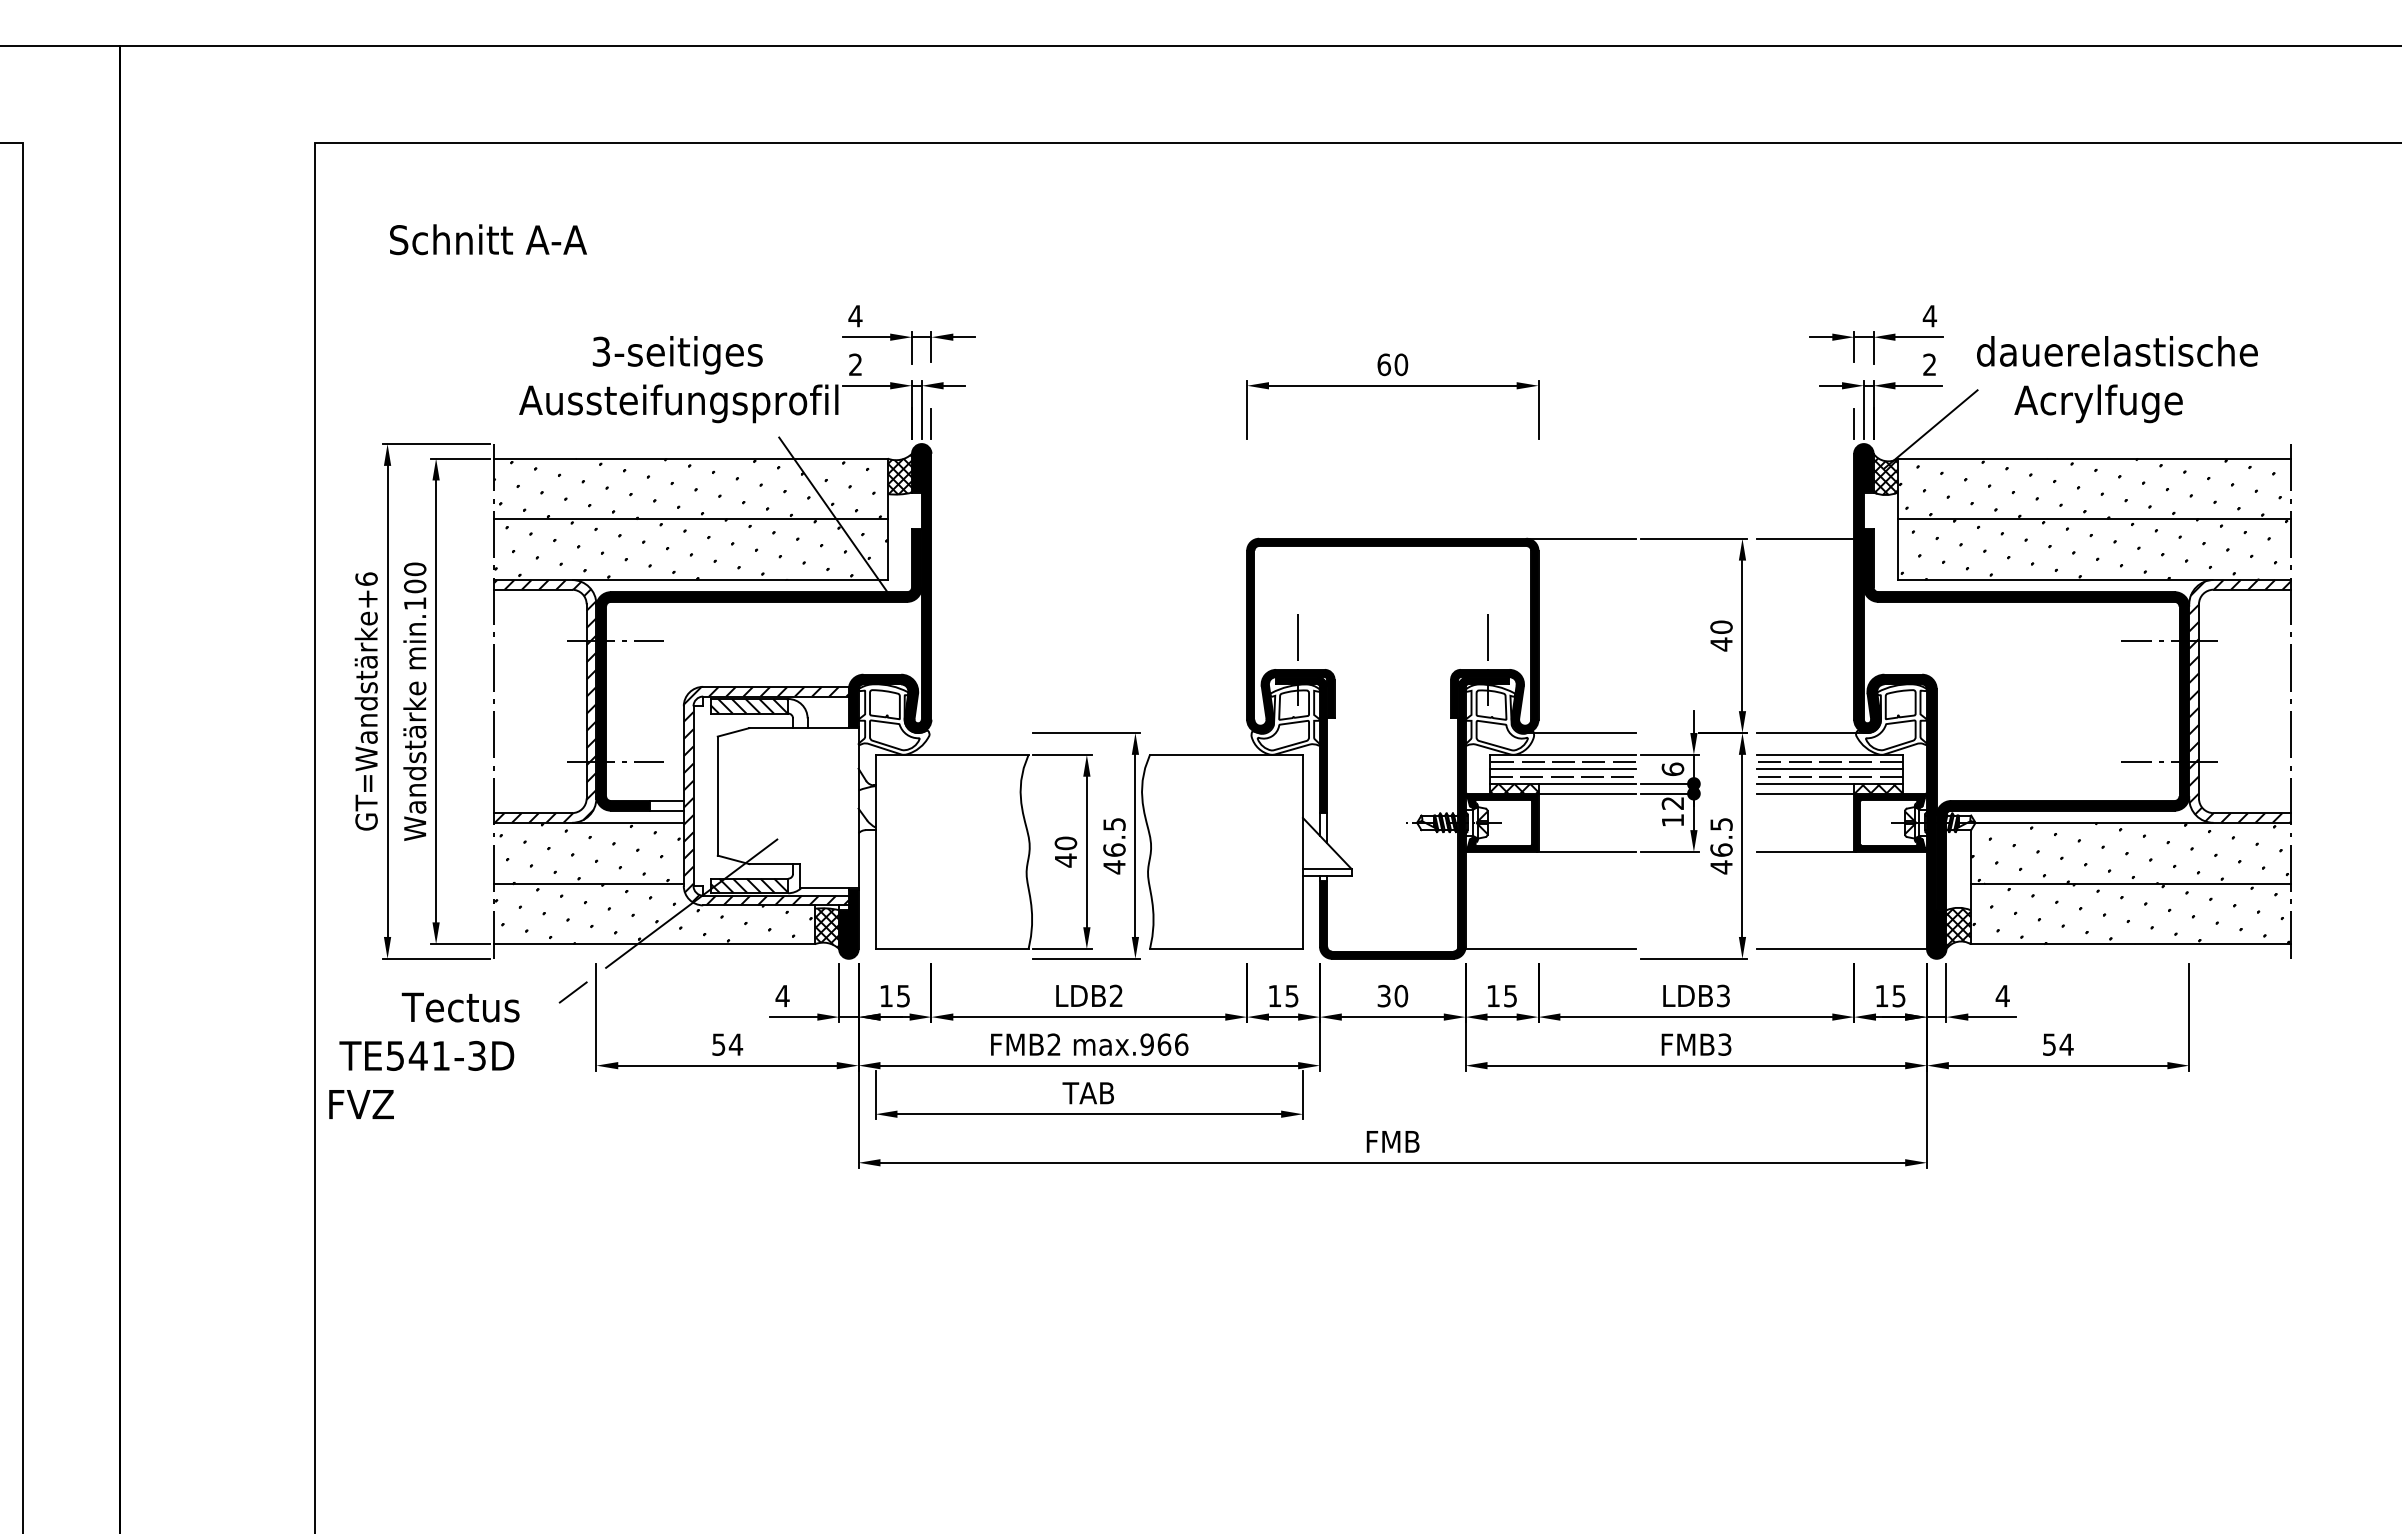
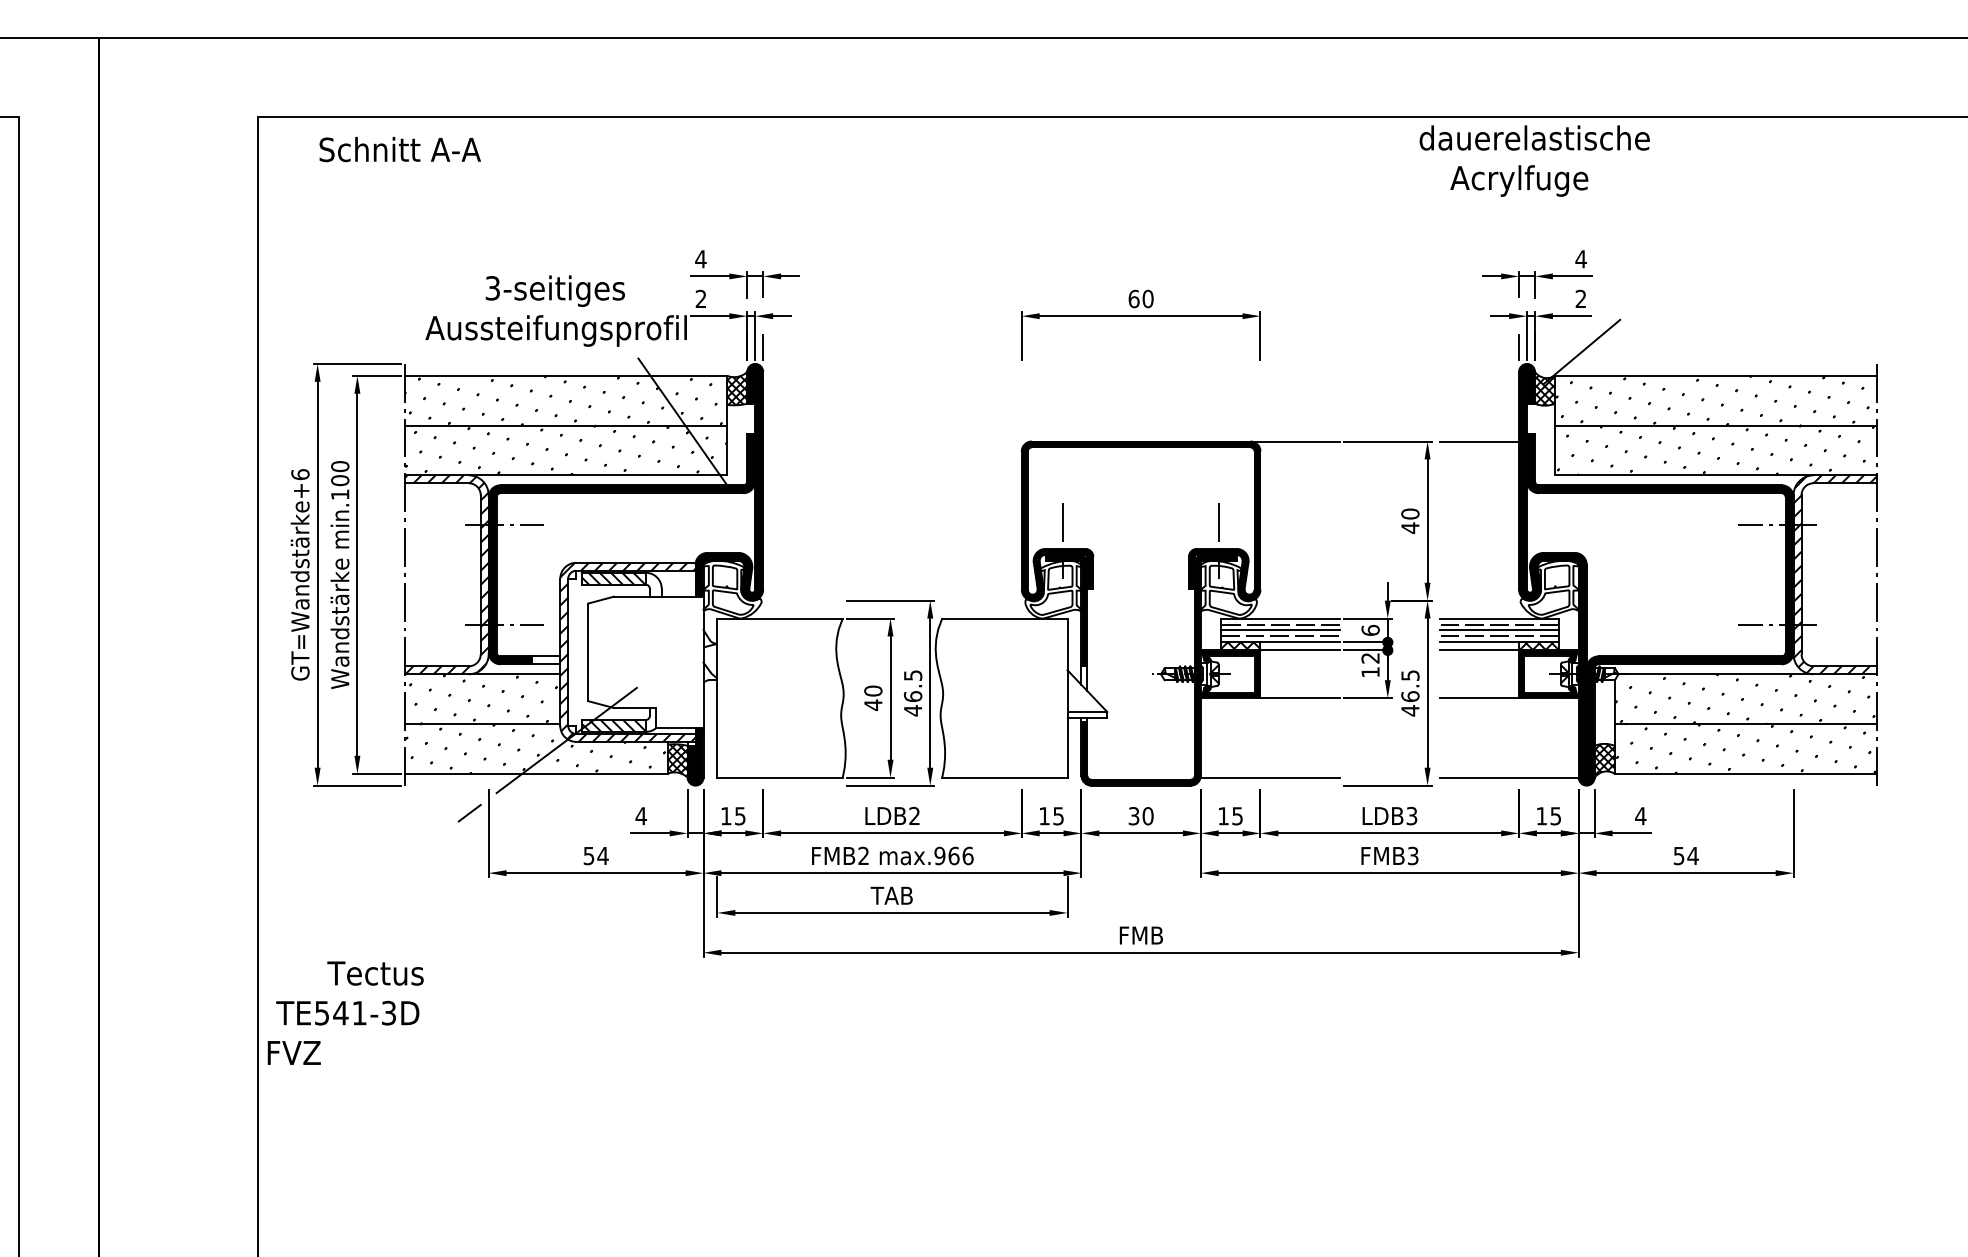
text: (487, 239) -> (399, 149), moved
text: (2117, 378) -> (1534, 160), moved
line: (1581, 732) -> (1295, 600), removed
line: (1811, 732) -> (1484, 600), removed
text: (424, 1055) -> (345, 1012), moved

